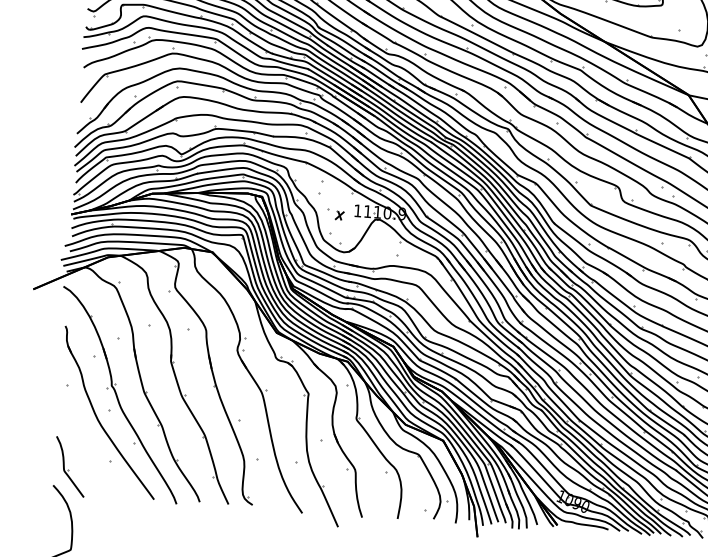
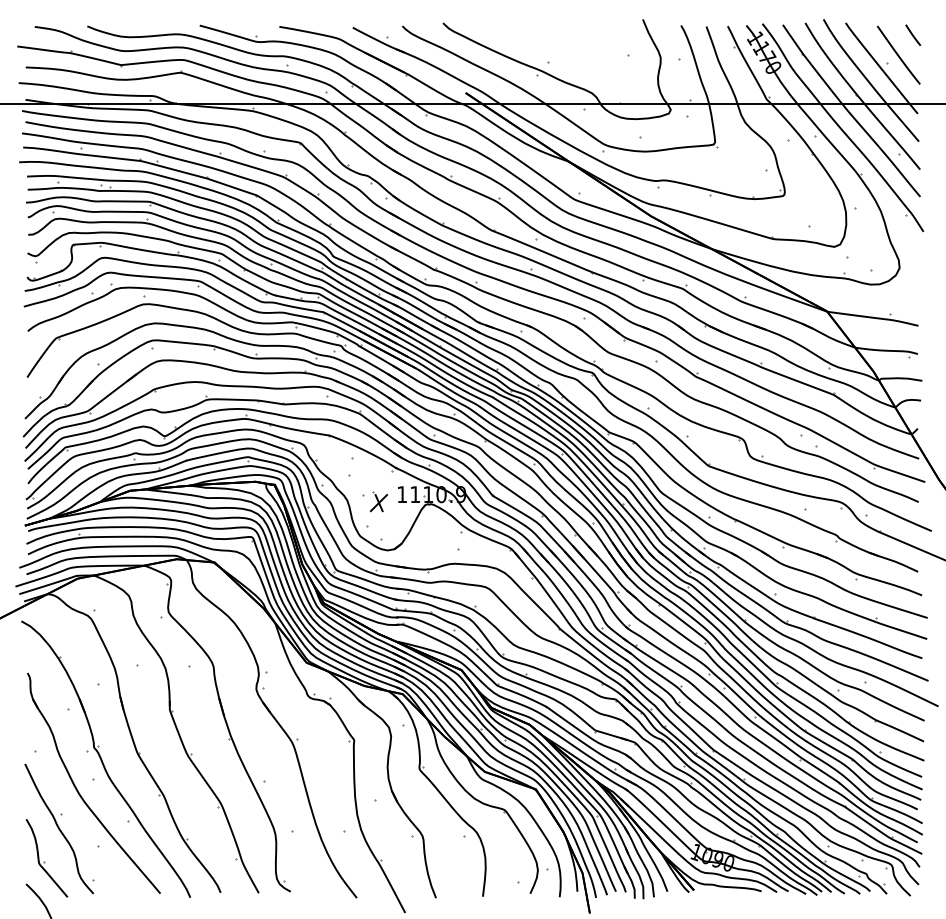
part: (339, 214) -> (378, 501), size x1.67
part: (81, 445) -> (59, 828), added

